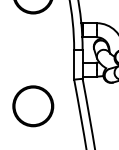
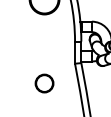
part: (33, 106) -> (44, 83), size x0.6

